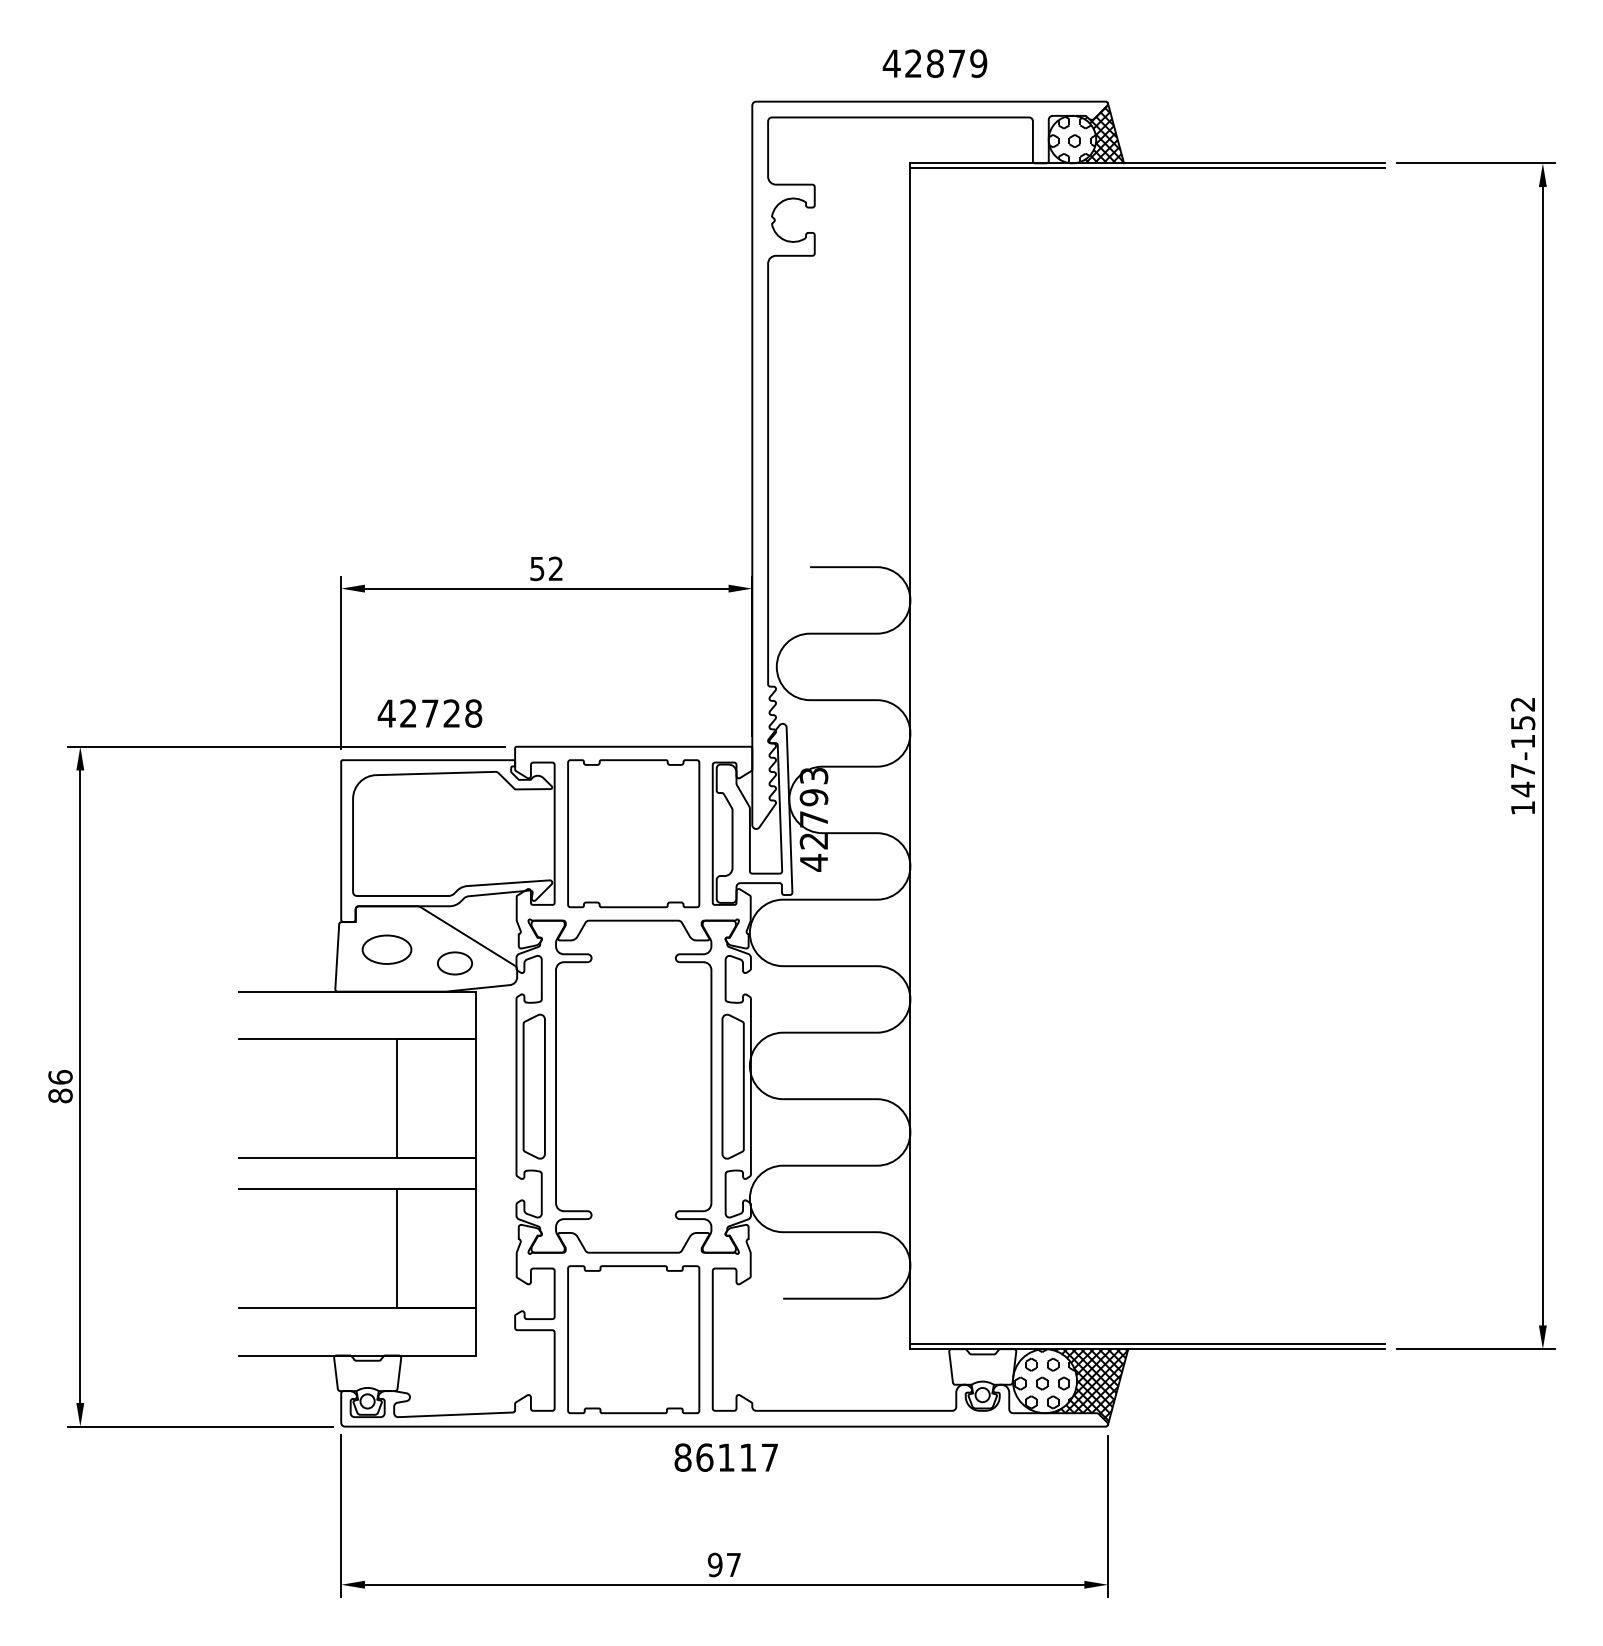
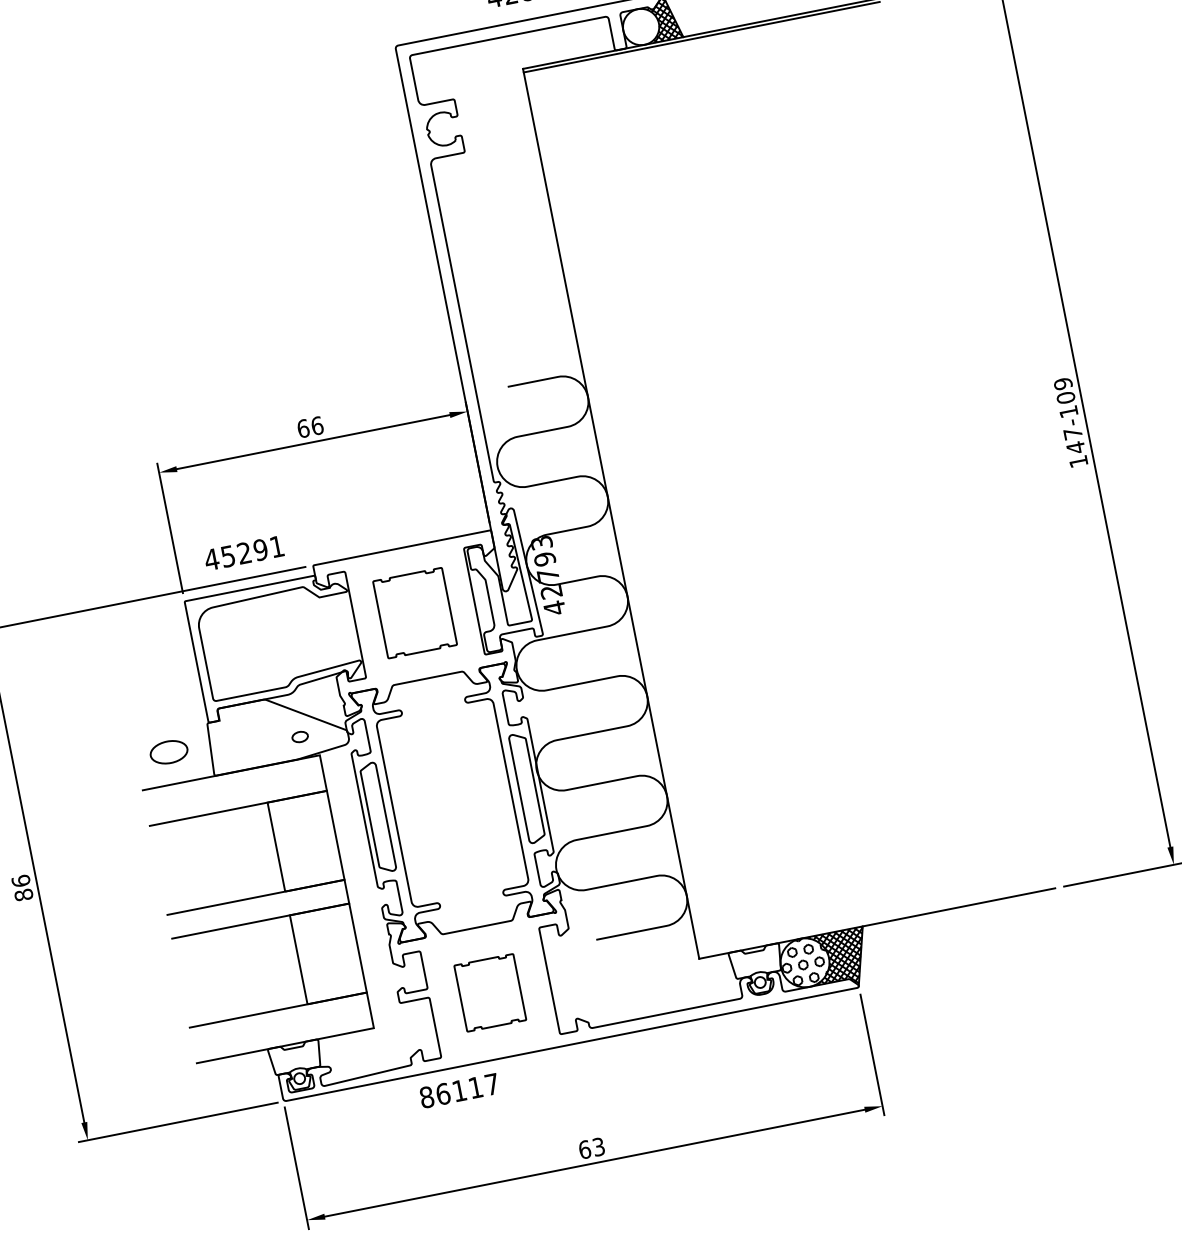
hatch: (1071, 139) -> (640, 27), removed
text: (546, 568) -> (310, 427), 52 -> 66
text: (441, 713) -> (252, 551), 42728 -> 45291
text: (1522, 713) -> (1064, 390), 147-152 -> 147-109
part: (633, 833) -> (414, 612), size x0.7
part: (386, 949) -> (168, 752), moved
part: (454, 963) -> (299, 737), size x0.6
part: (633, 1339) -> (490, 992), size x0.6
line: (1147, 1344) -> (876, 920), removed
text: (725, 1457) -> (458, 1090), moved
text: (723, 1564) -> (590, 1148), 97 -> 63

